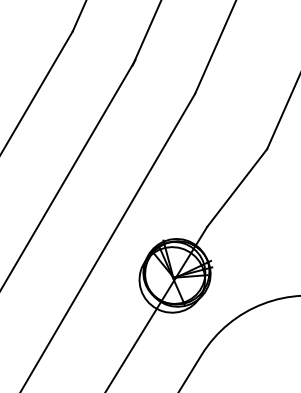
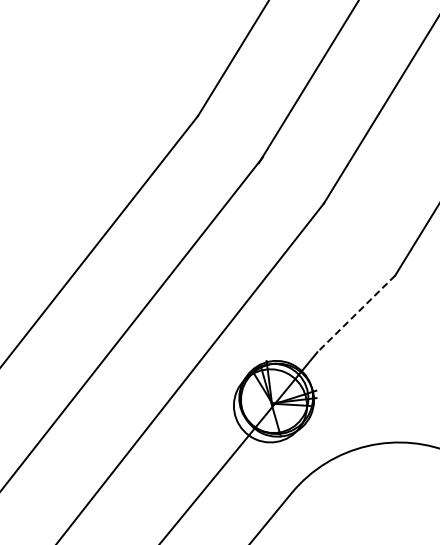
line: (237, 187) -> (356, 313), solid -> dashed

